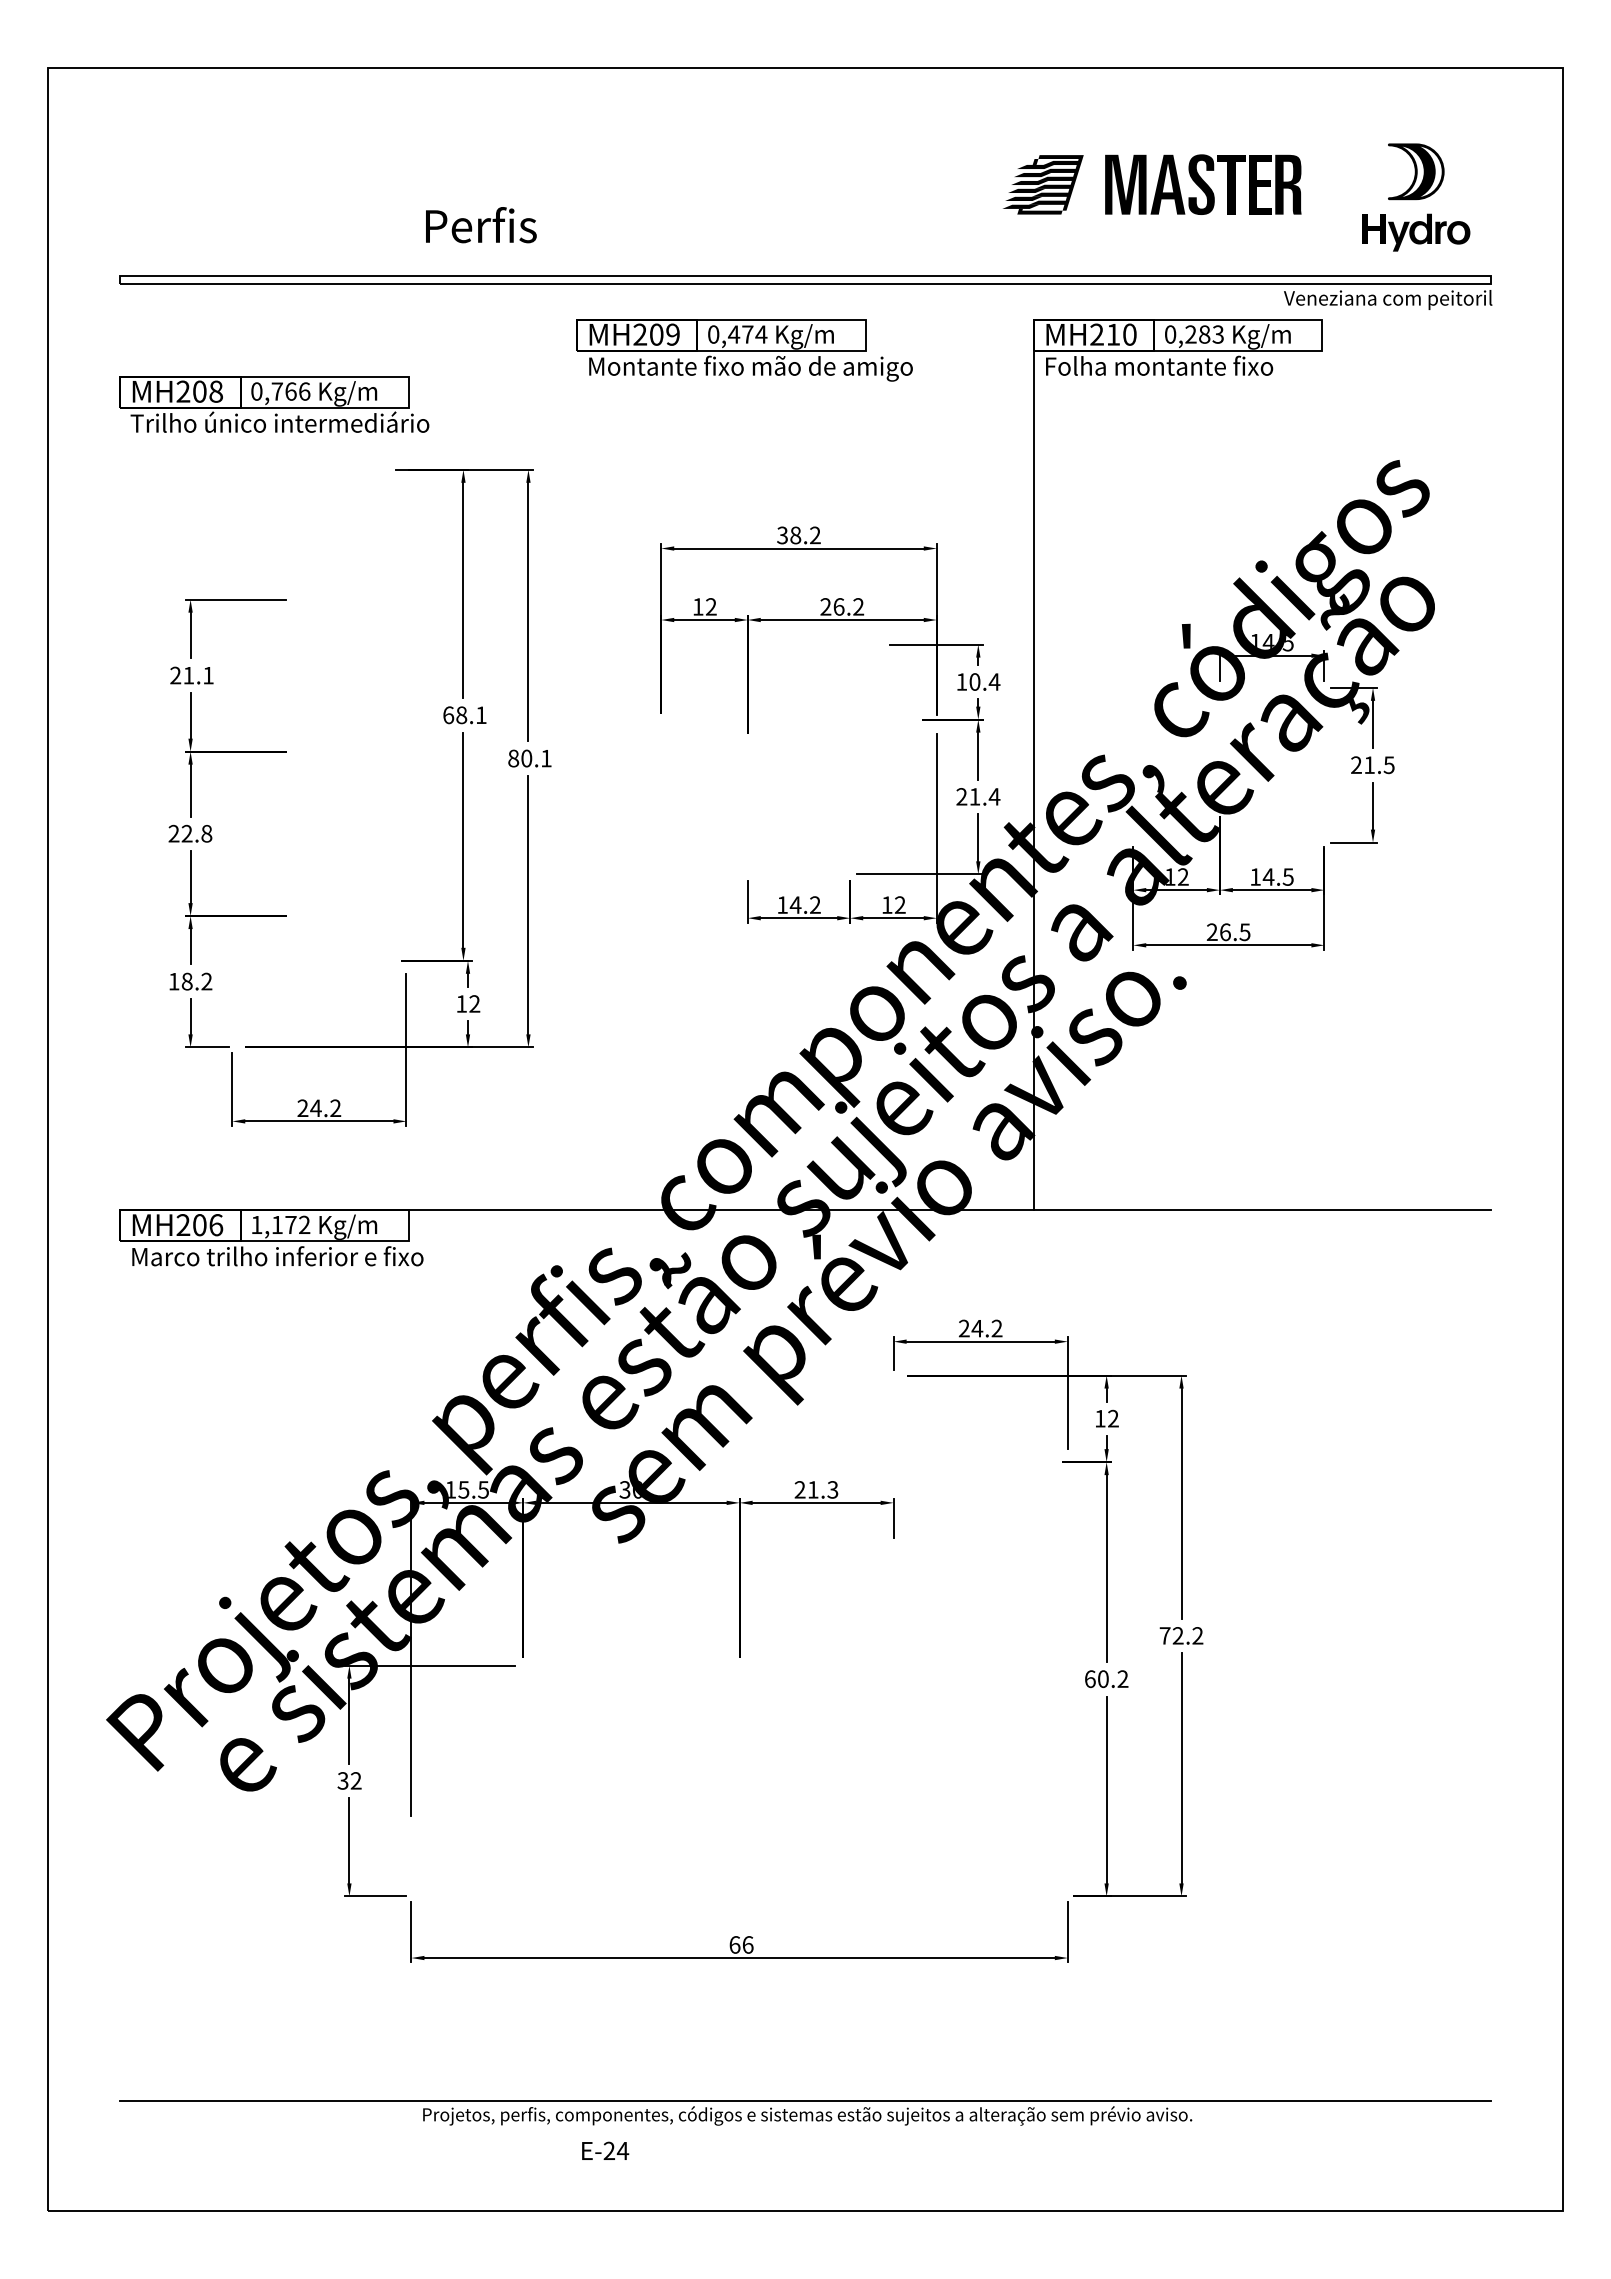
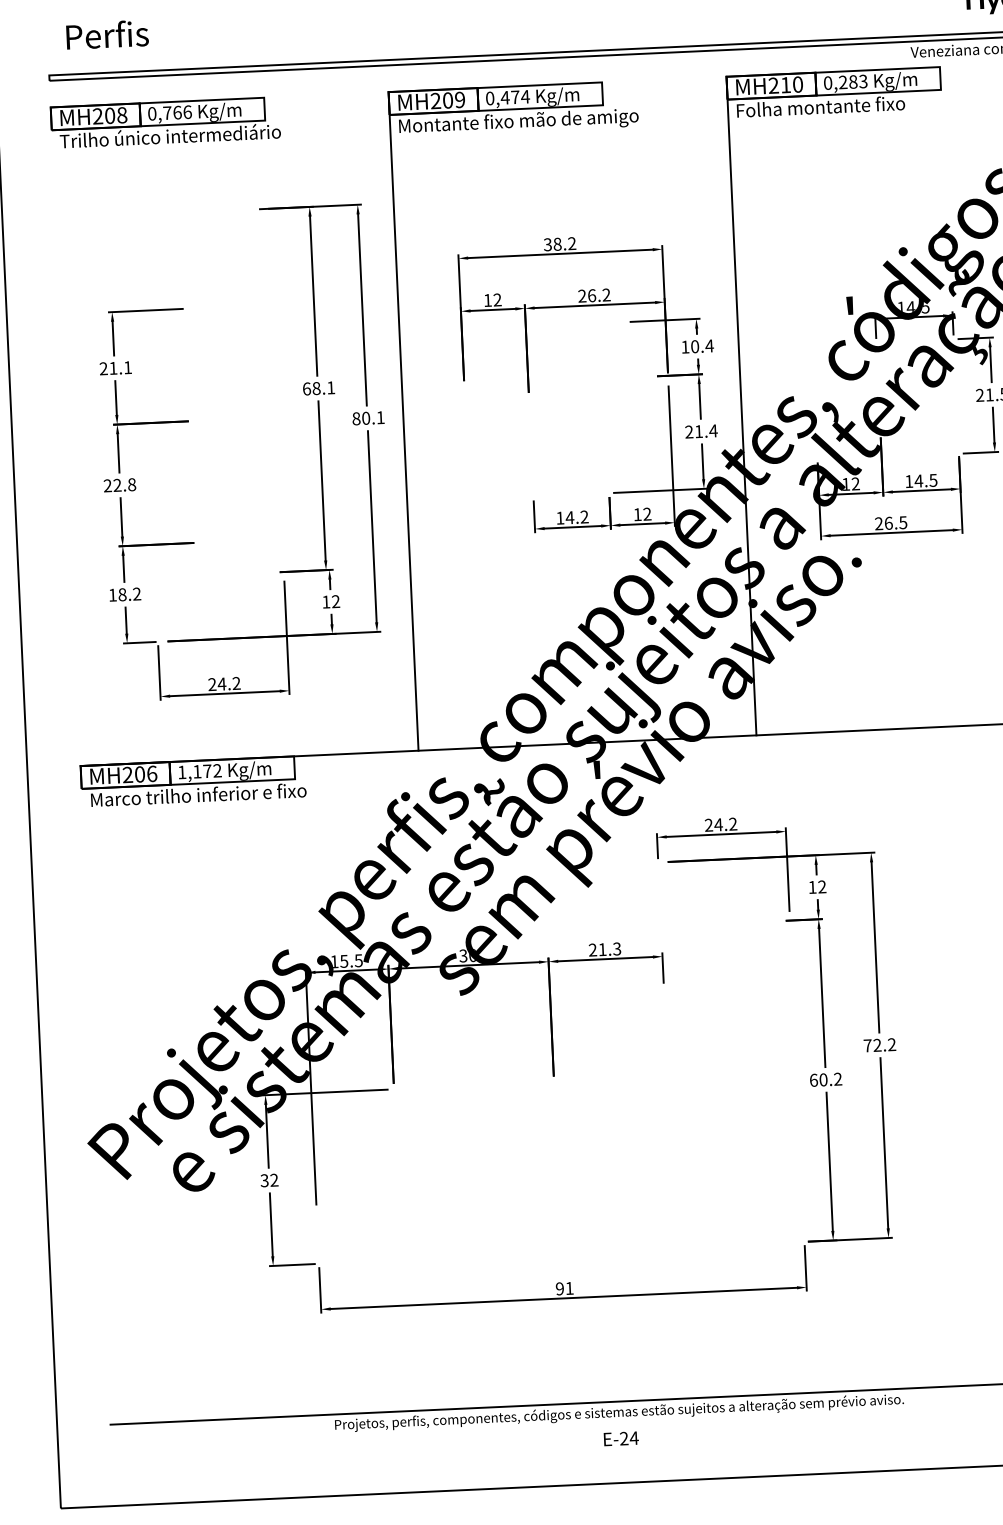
text: (481, 225) -> (107, 35), moved
part: (274, 404) -> (165, 122), moved
line: (577, 764) -> (403, 421), added
text: (741, 1944) -> (564, 1288), 66 -> 91
text: (605, 2150) -> (621, 1438), moved

